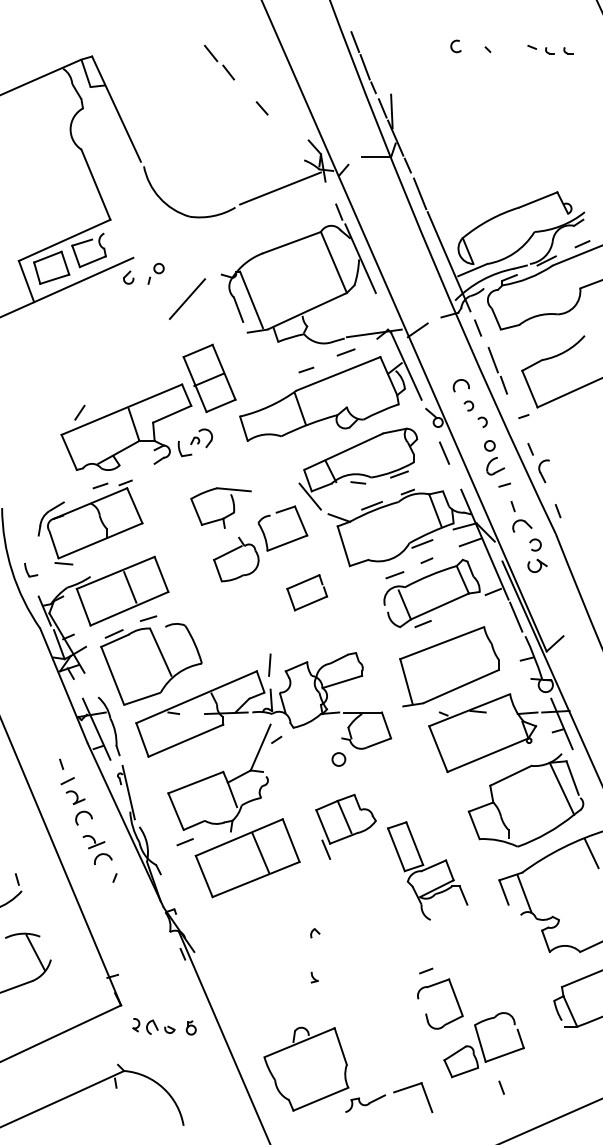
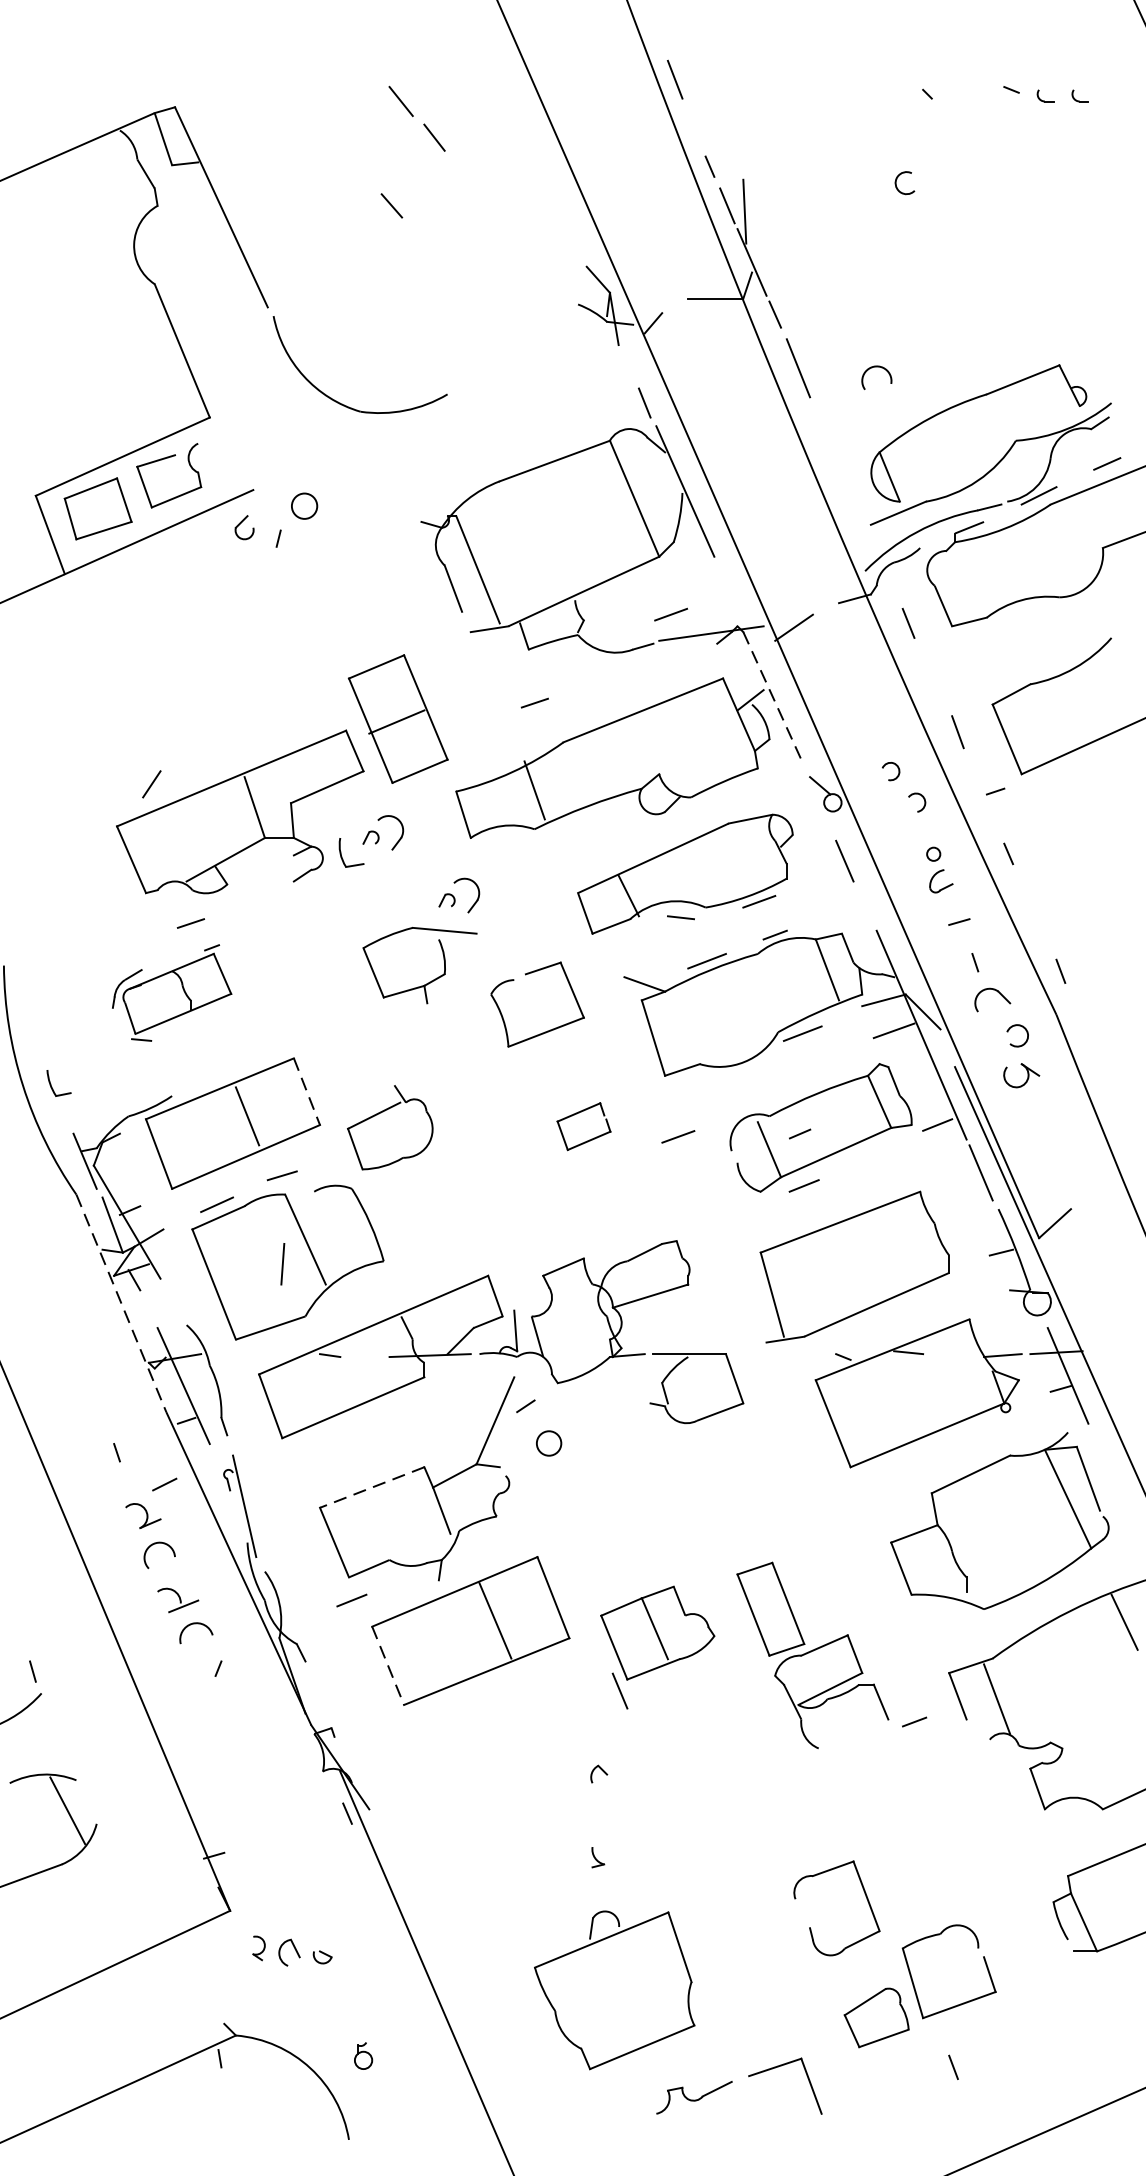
arc: (452, 46) -> (898, 183), moved
line: (364, 67) -> (692, 128), removed
line: (261, 108) -> (390, 206), moved
line: (280, 188) -> (533, 358), removed
line: (448, 261) -> (852, 496), removed
part: (155, 273) -> (295, 519), size x1.4
line: (187, 298) -> (356, 567), removed
line: (345, 352) -> (669, 614), moved
line: (492, 359) -> (936, 683), removed
line: (406, 366) -> (772, 696), solid -> dashed
line: (306, 369) -> (534, 702), moved
arc: (459, 381) -> (873, 369), moved
line: (300, 408) -> (534, 789), moved
part: (494, 457) -> (939, 869), size x0.7
part: (241, 471) -> (458, 896), added
part: (543, 471) -> (1032, 896), removed
line: (309, 496) -> (588, 943), removed
part: (90, 522) -> (171, 992), size x0.6
part: (236, 559) -> (390, 1127), moved
line: (426, 560) -> (799, 1133), moved
line: (161, 574) -> (306, 1091), solid -> dashed
line: (394, 575) -> (677, 1137), moved
part: (307, 592) -> (584, 1126), size x0.7
line: (269, 664) -> (282, 1262), moved
line: (63, 685) -> (120, 1302), solid -> dashed
circle: (338, 759) -> (548, 1443), moved
line: (67, 781) -> (164, 1485), moved
line: (195, 782) -> (371, 1487), solid -> dashed
part: (345, 826) -> (656, 1646), moved
line: (204, 876) -> (388, 1665), solid -> dashed
line: (426, 970) -> (915, 1720), moved
part: (190, 1027) -> (362, 2055), moved
part: (306, 1068) -> (614, 1988), moved

